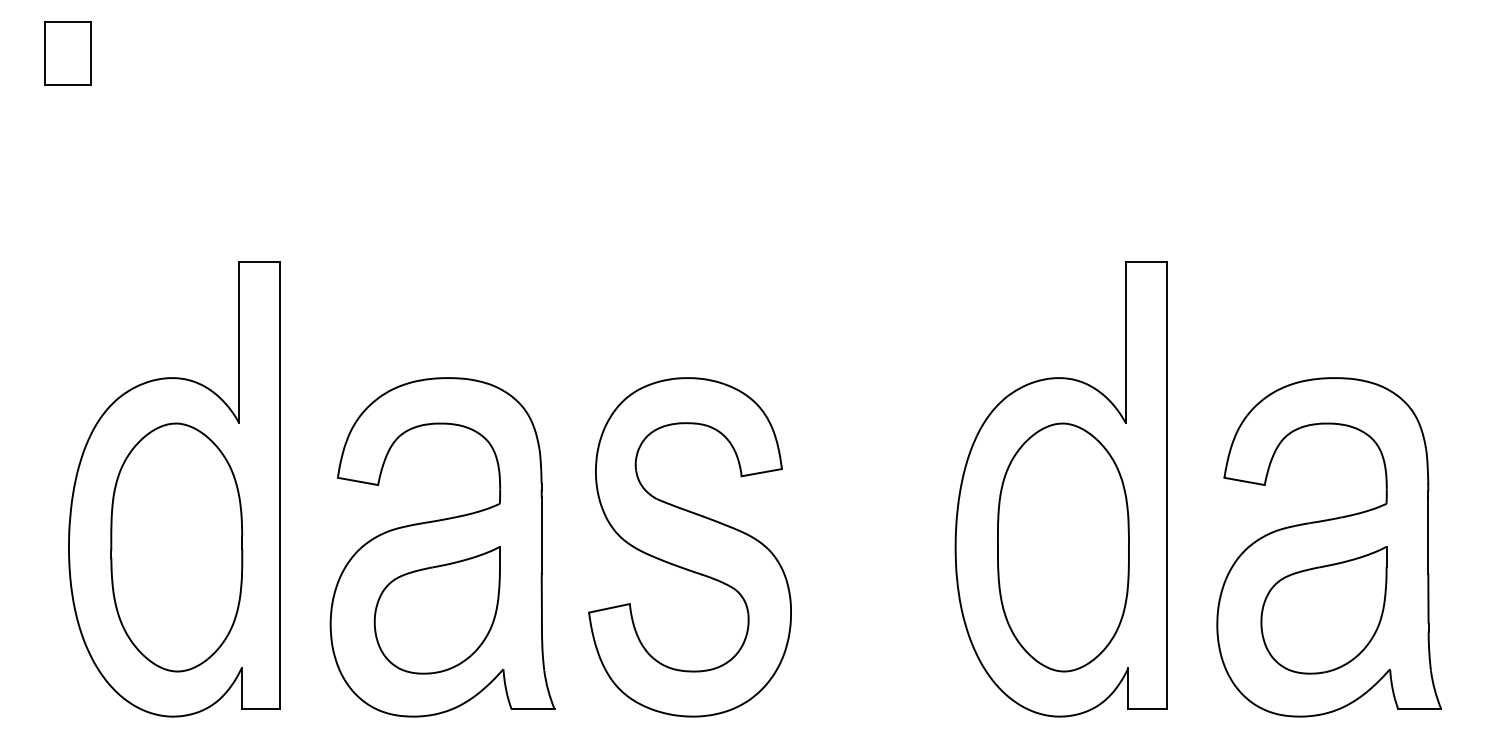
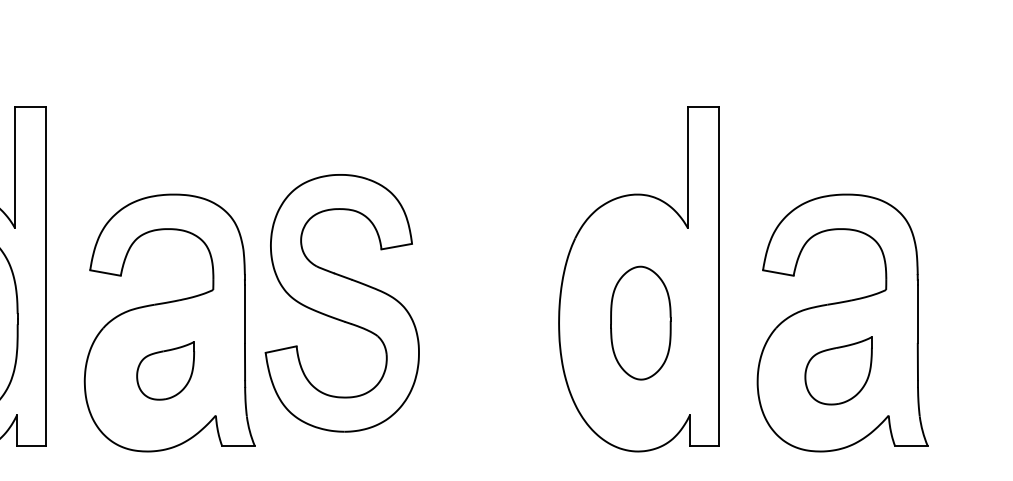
part: (689, 547) -> (341, 303), moved
part: (1063, 547) -> (640, 323), size x0.6
part: (436, 610) -> (165, 370), size x0.6
part: (1323, 610) -> (838, 370), size x0.7

